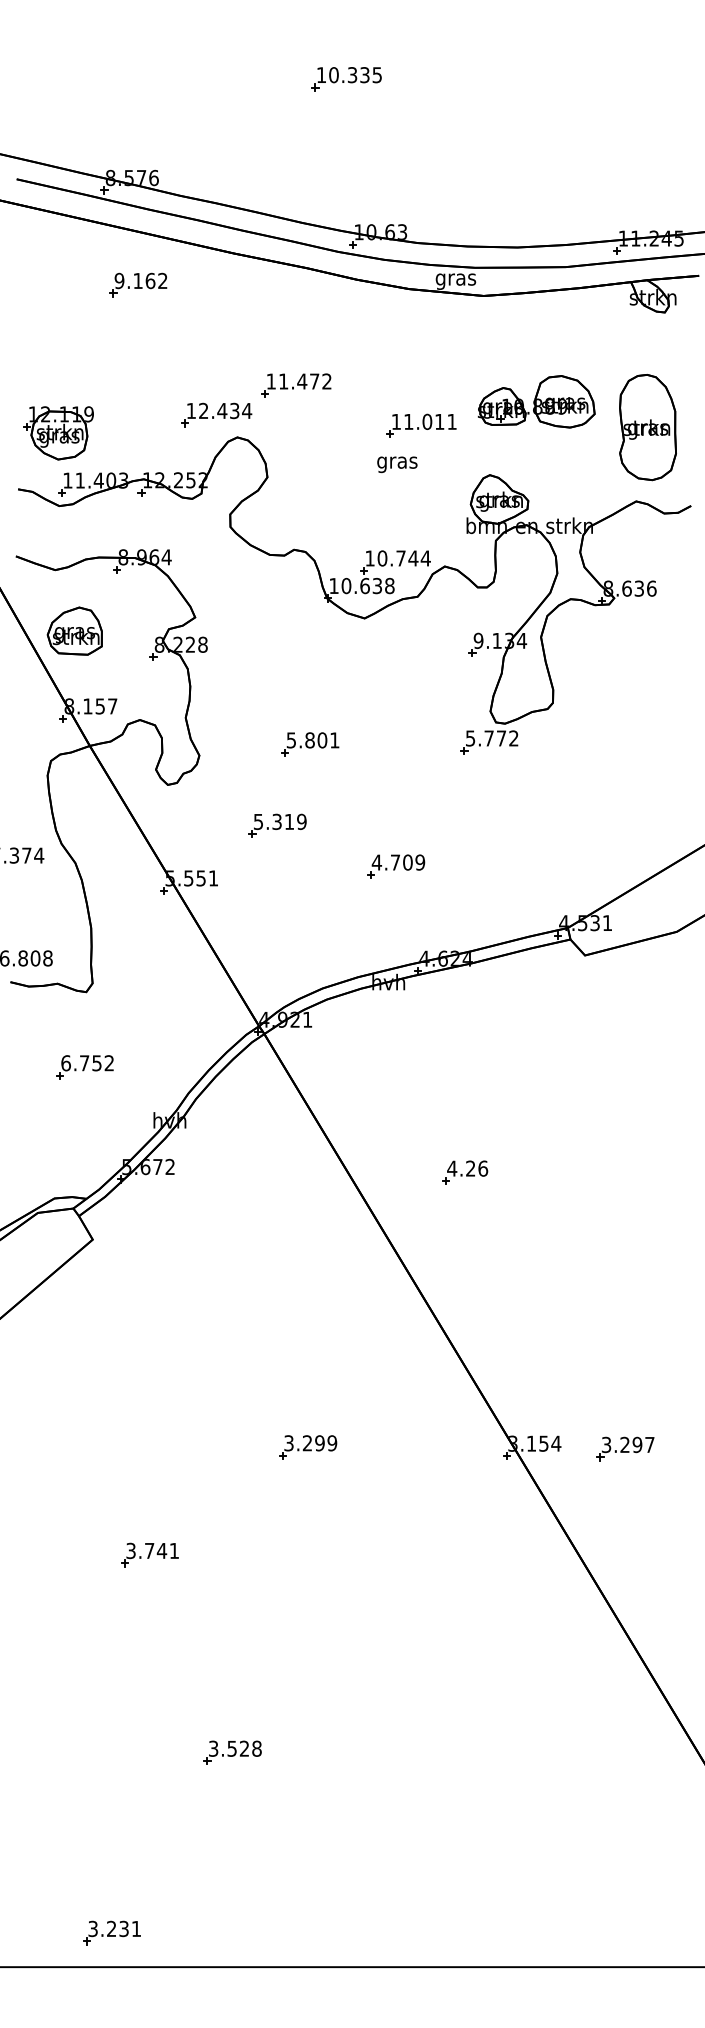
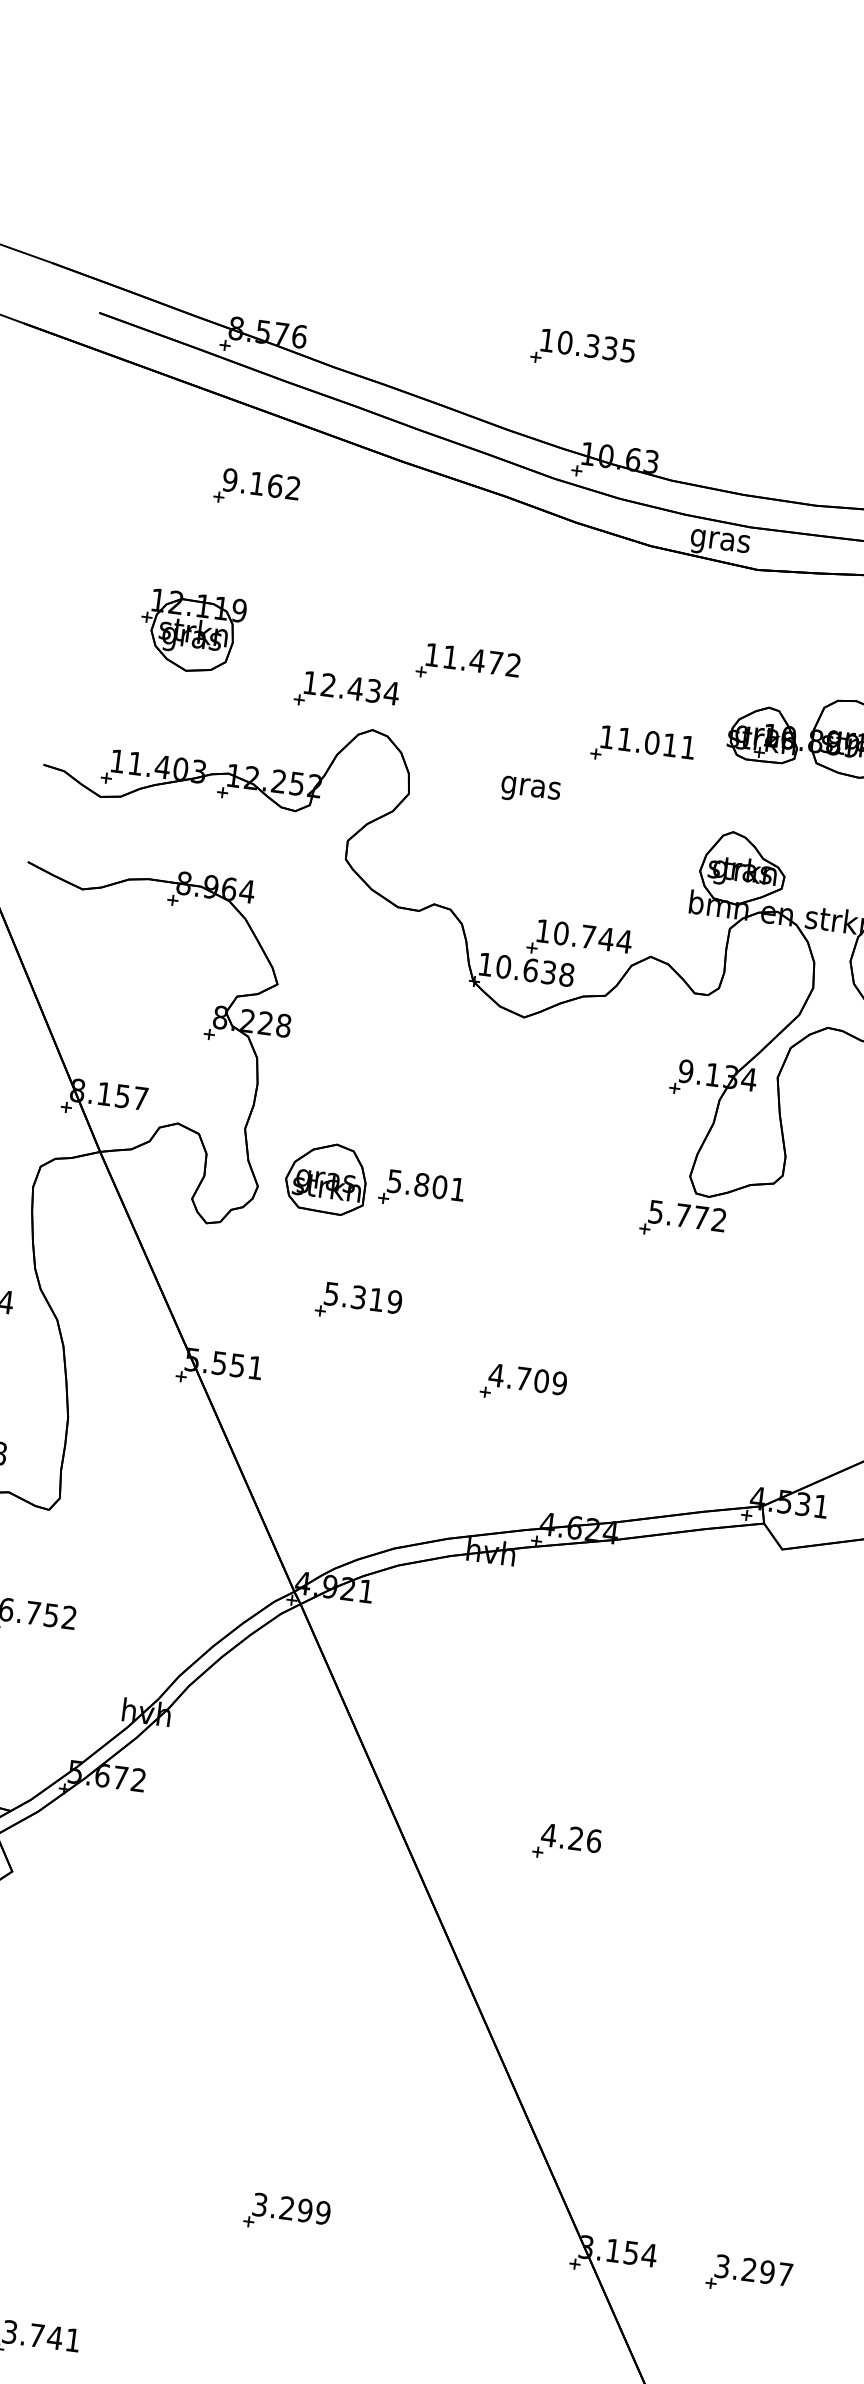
part: (346, 79) -> (582, 351), moved
part: (58, 433) -> (191, 632), moved
text: (397, 464) -> (530, 790), moved
part: (74, 630) -> (325, 1177), moved

